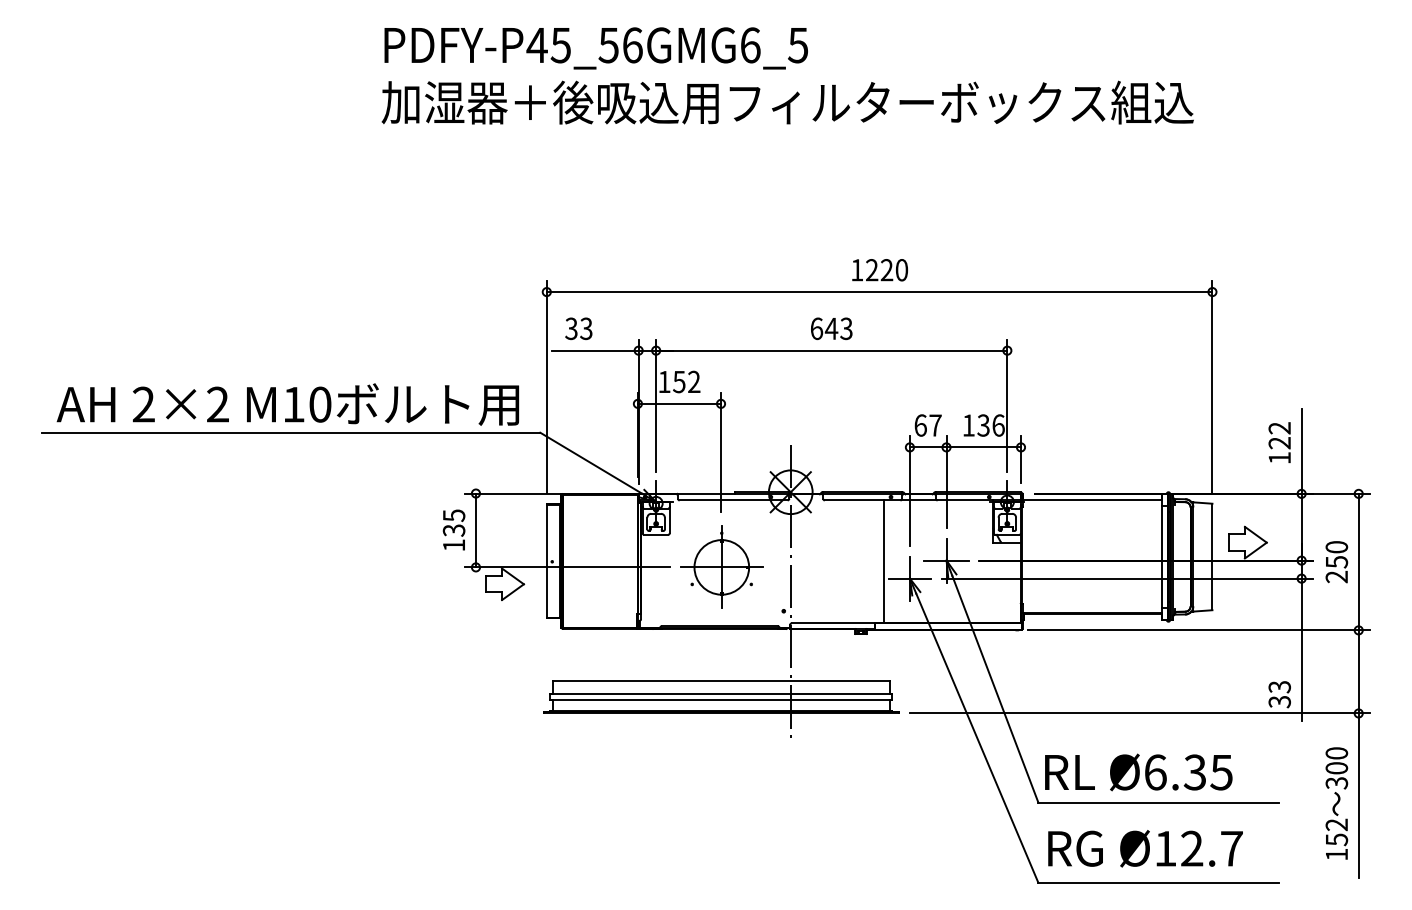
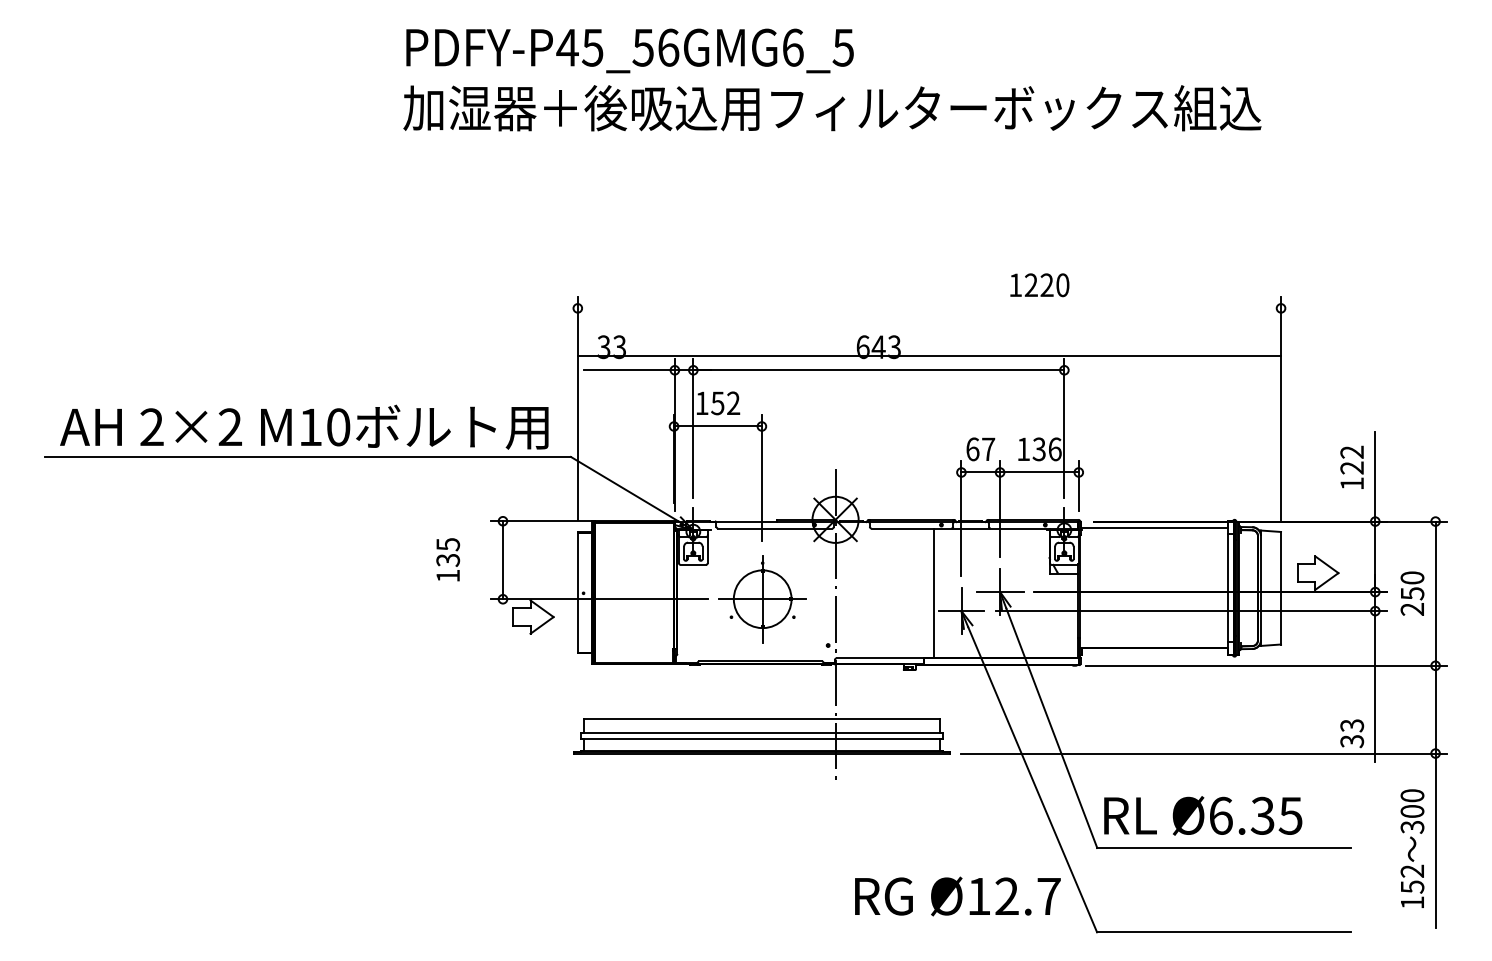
text: (879, 270) -> (1039, 285), moved
line: (879, 292) -> (929, 356), moved
text: (453, 529) -> (447, 559), moved
text: (1145, 848) -> (957, 896), moved

